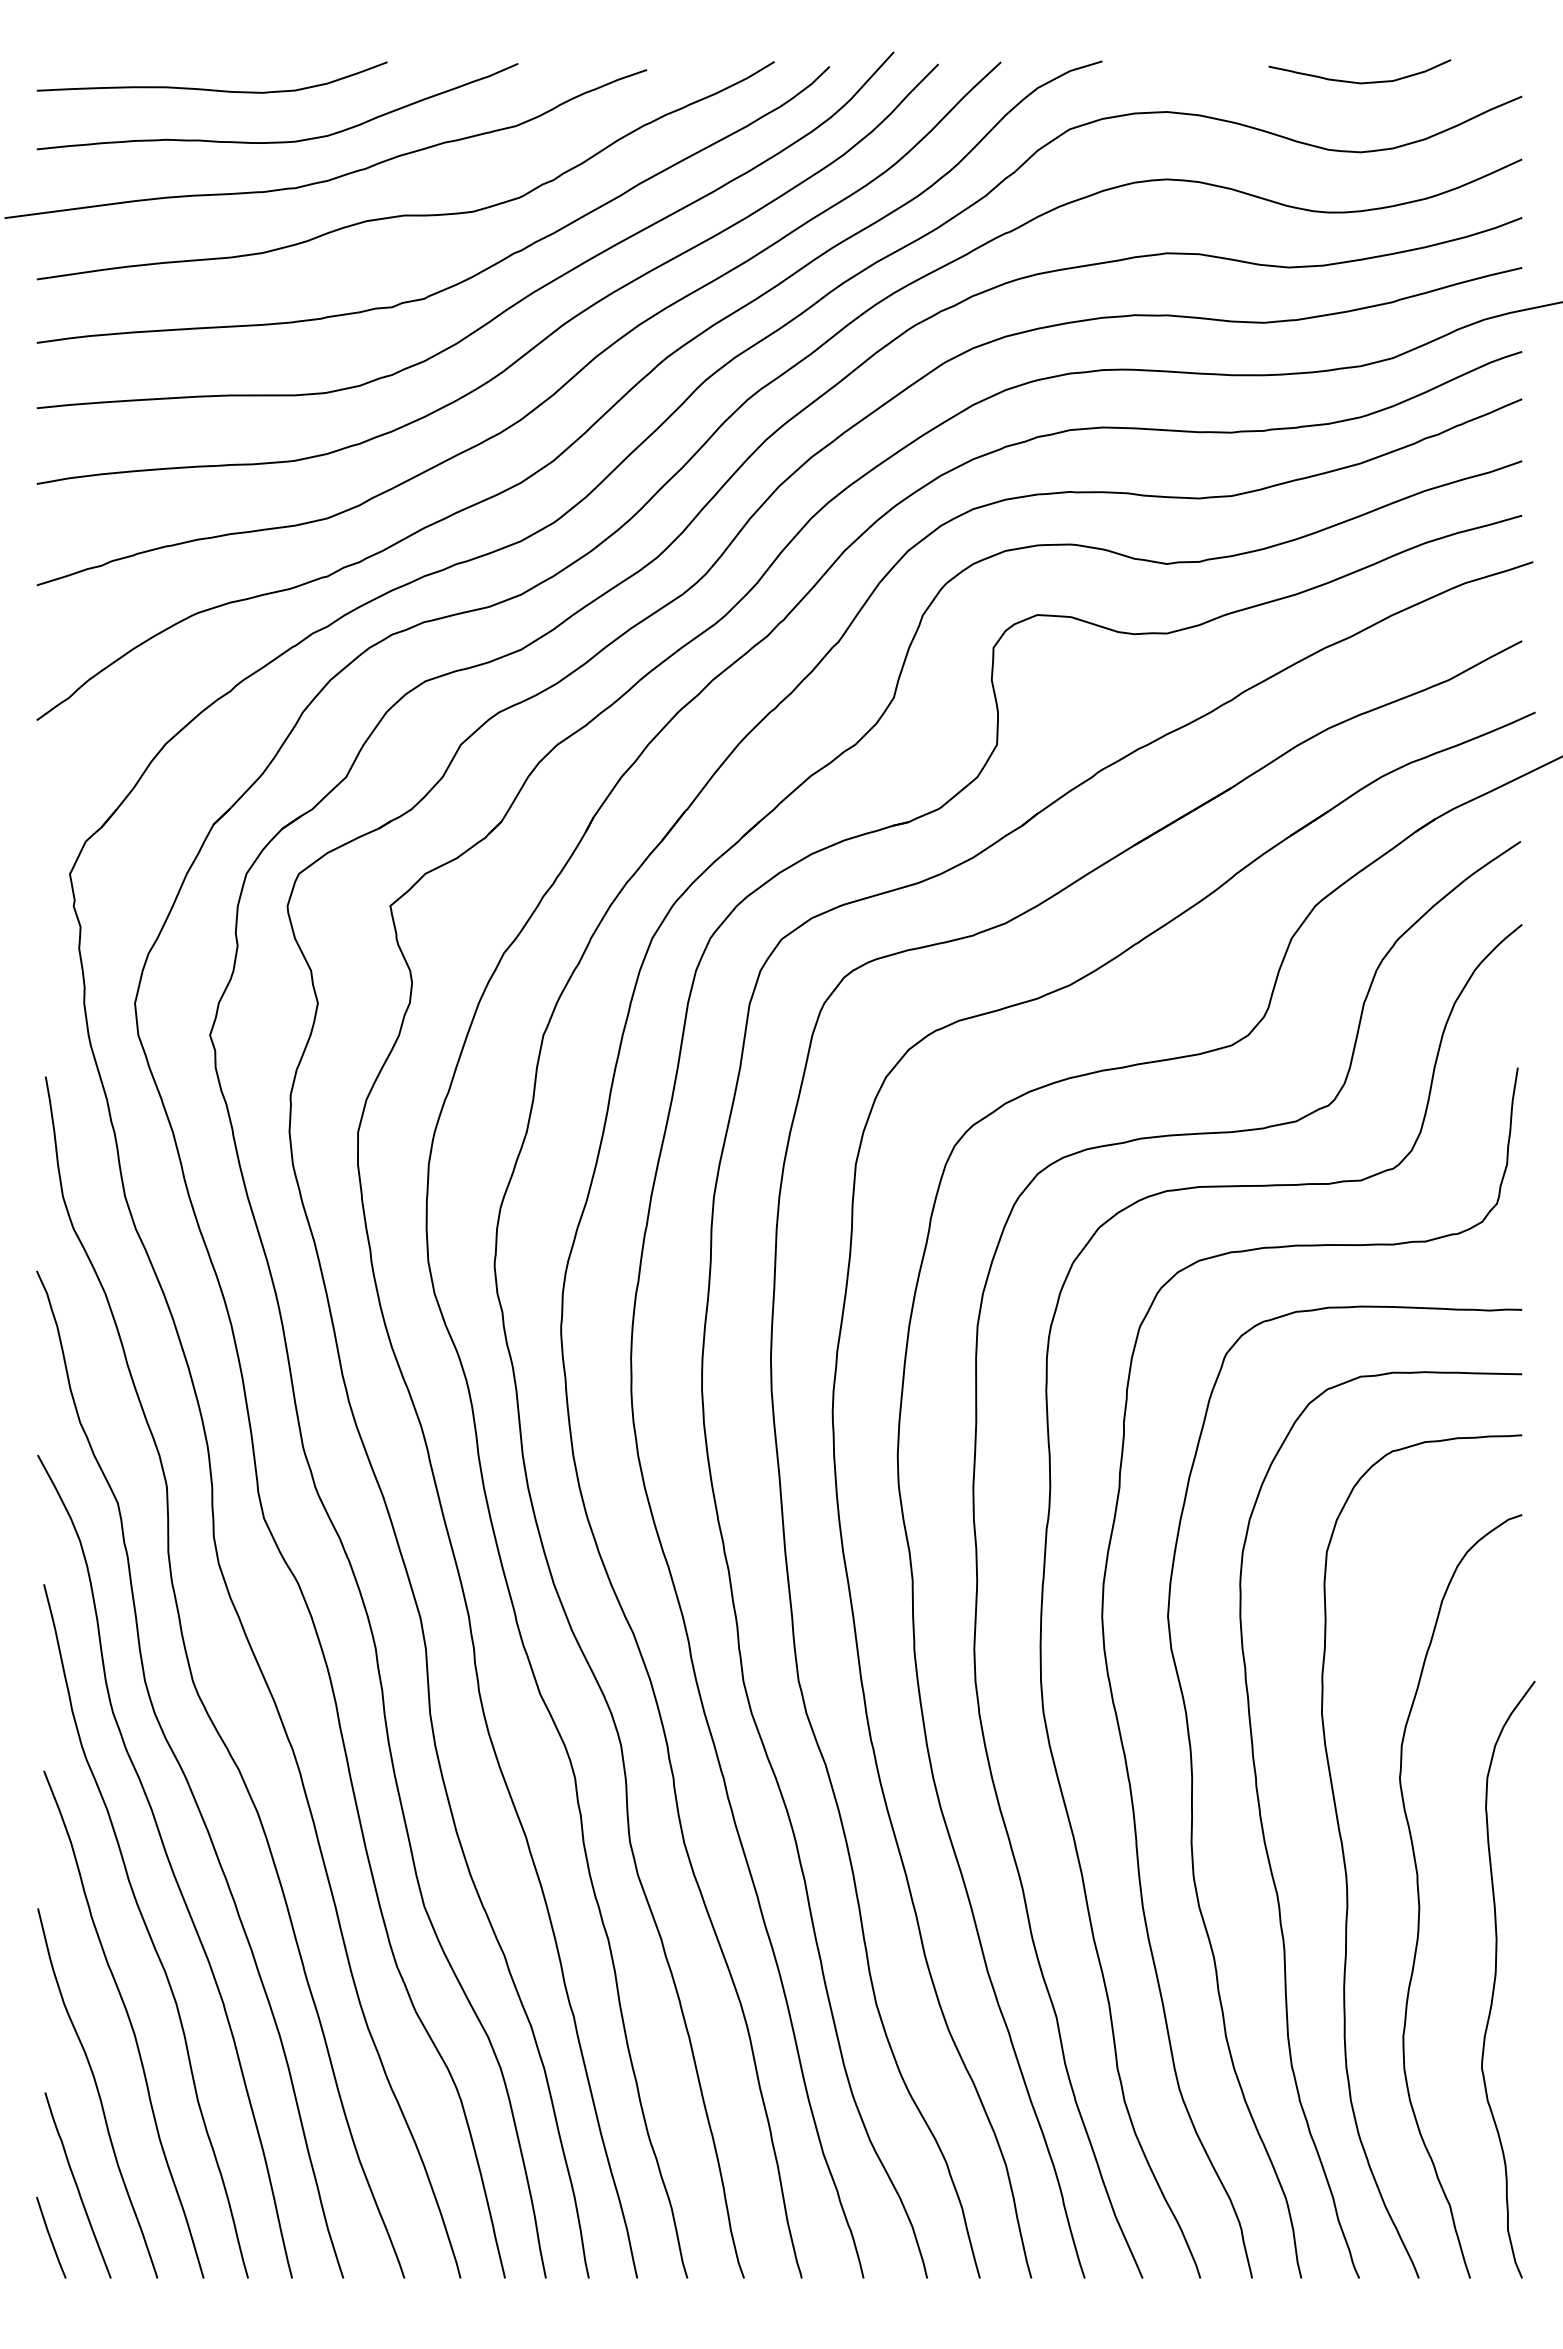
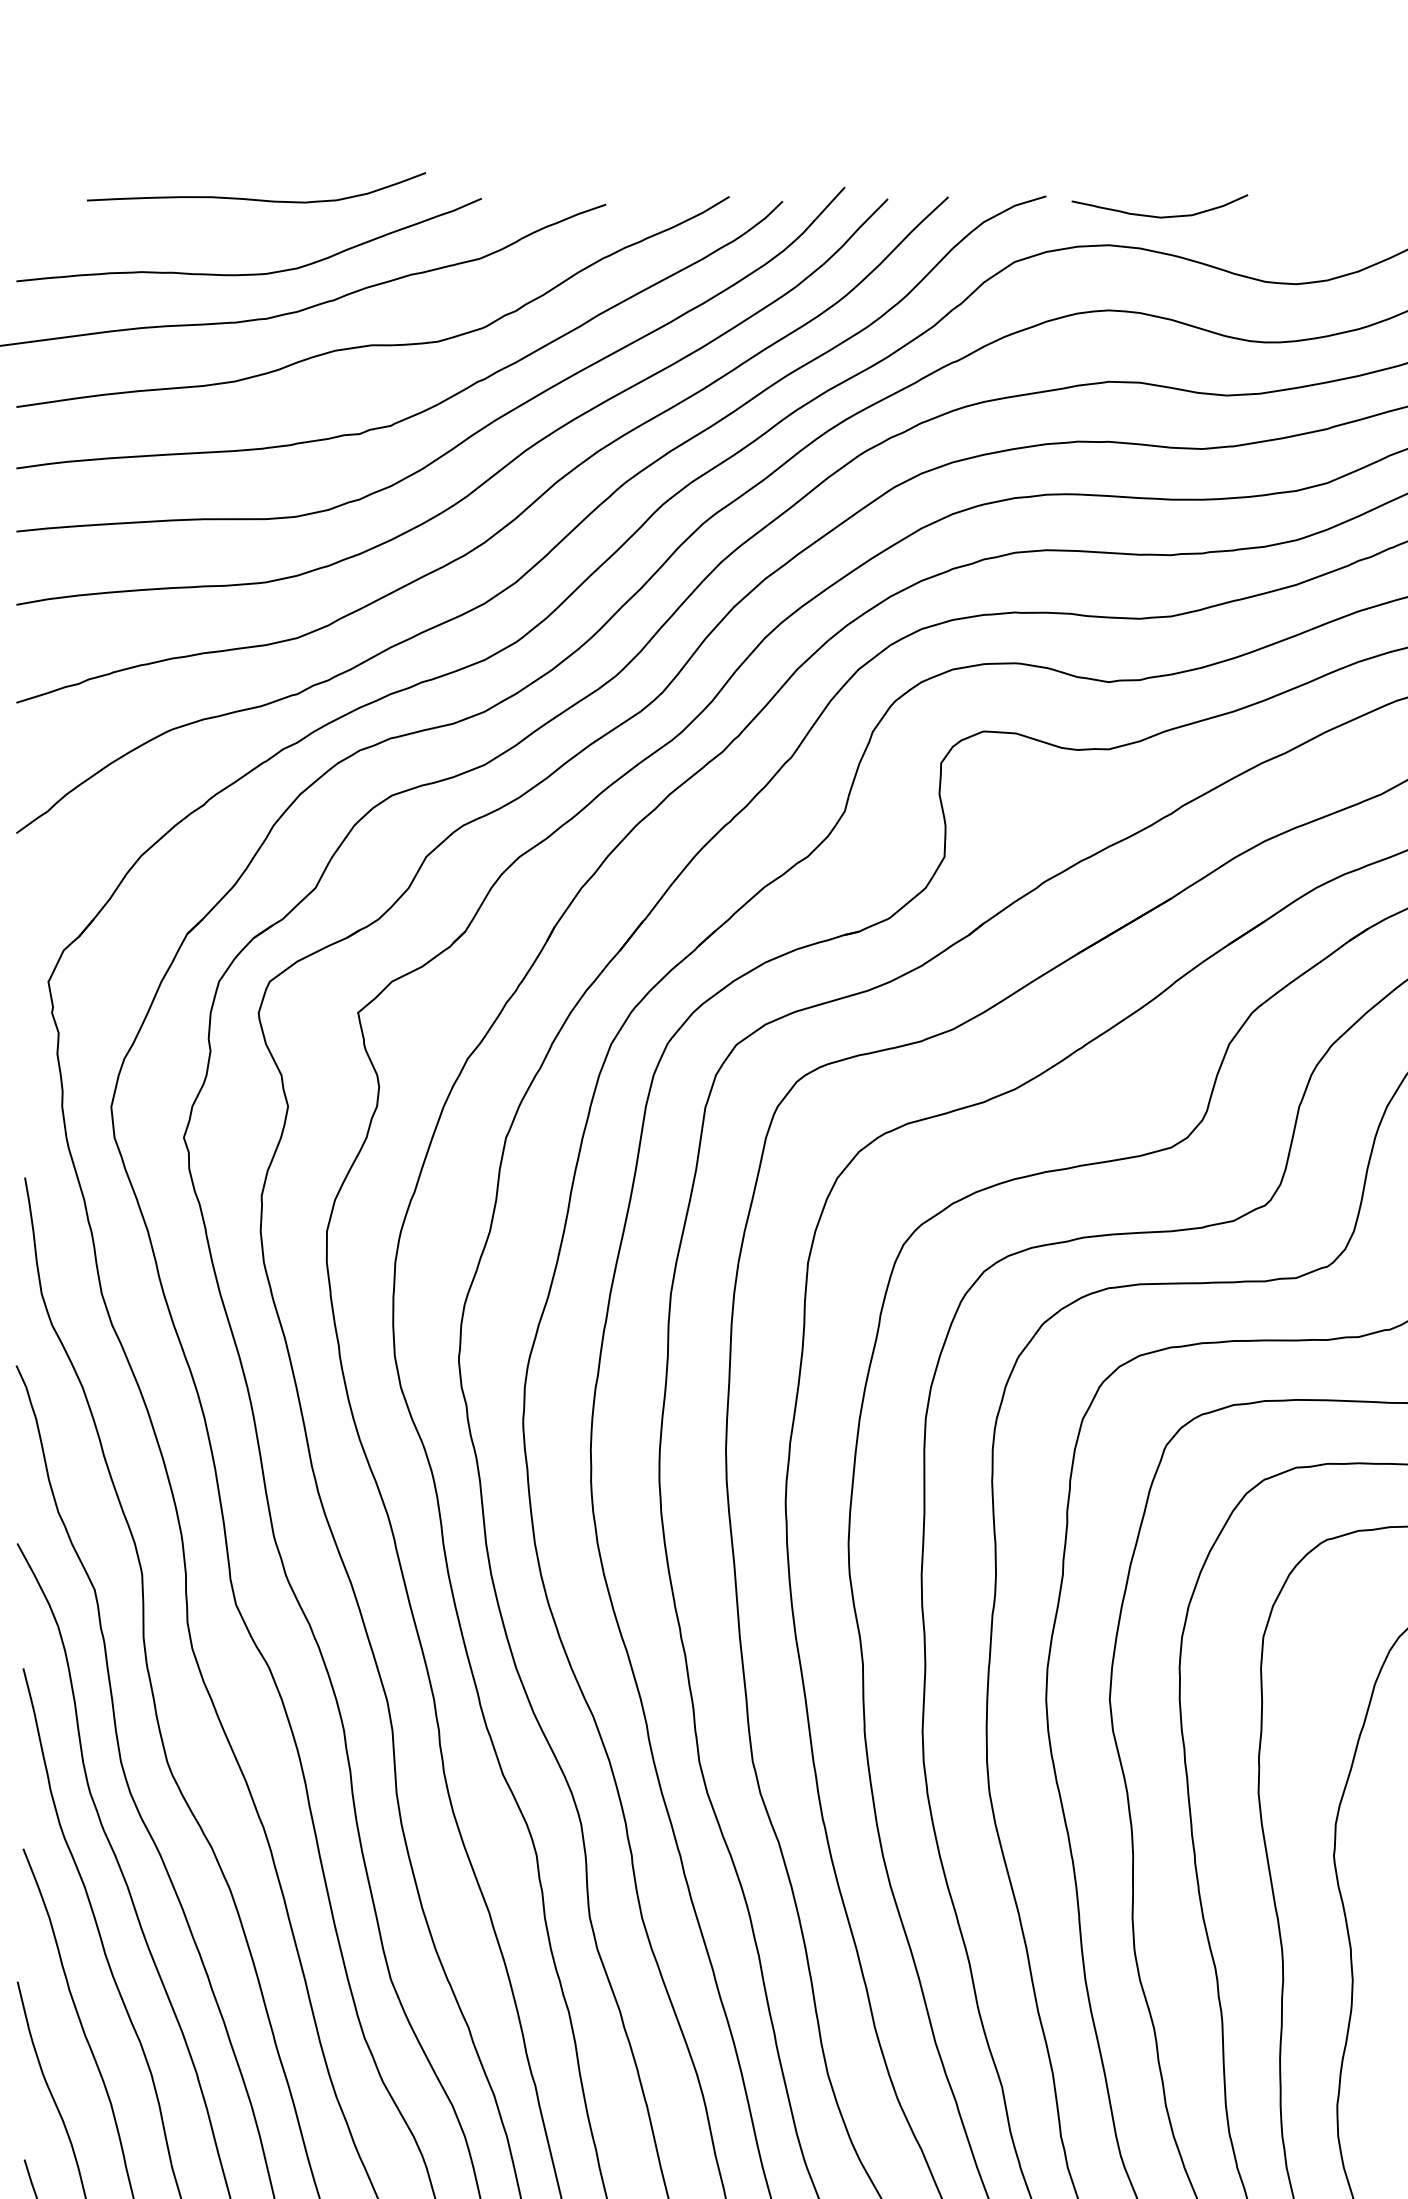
curve: (1355, 81) -> (1155, 215), moved
curve: (211, 89) -> (255, 199), moved

